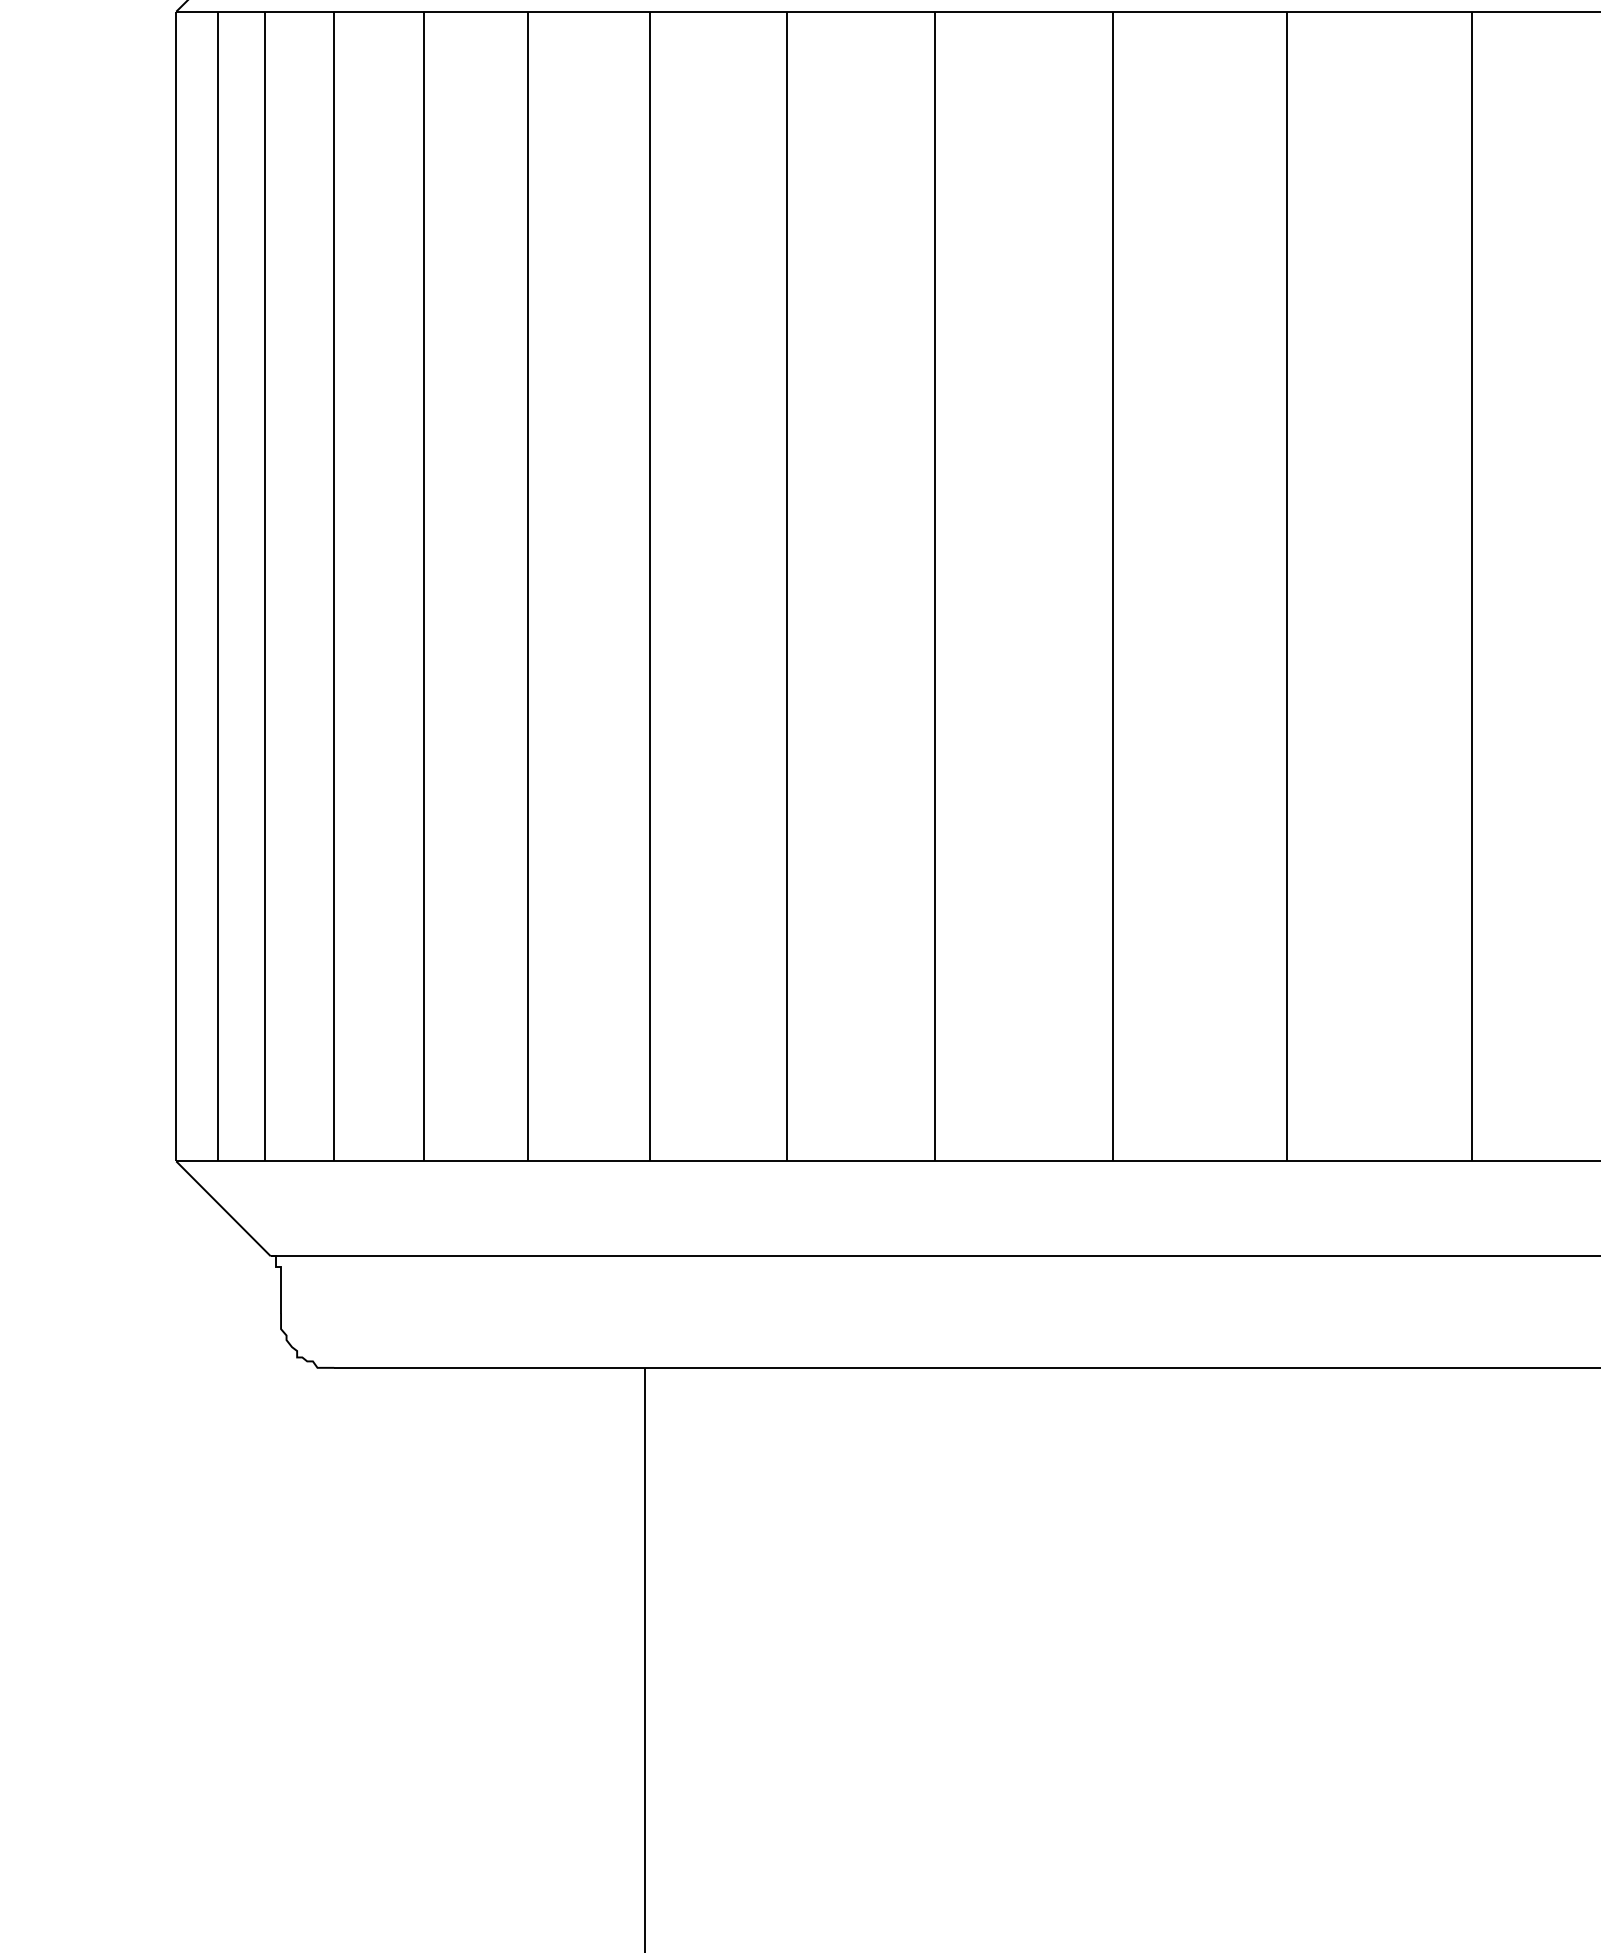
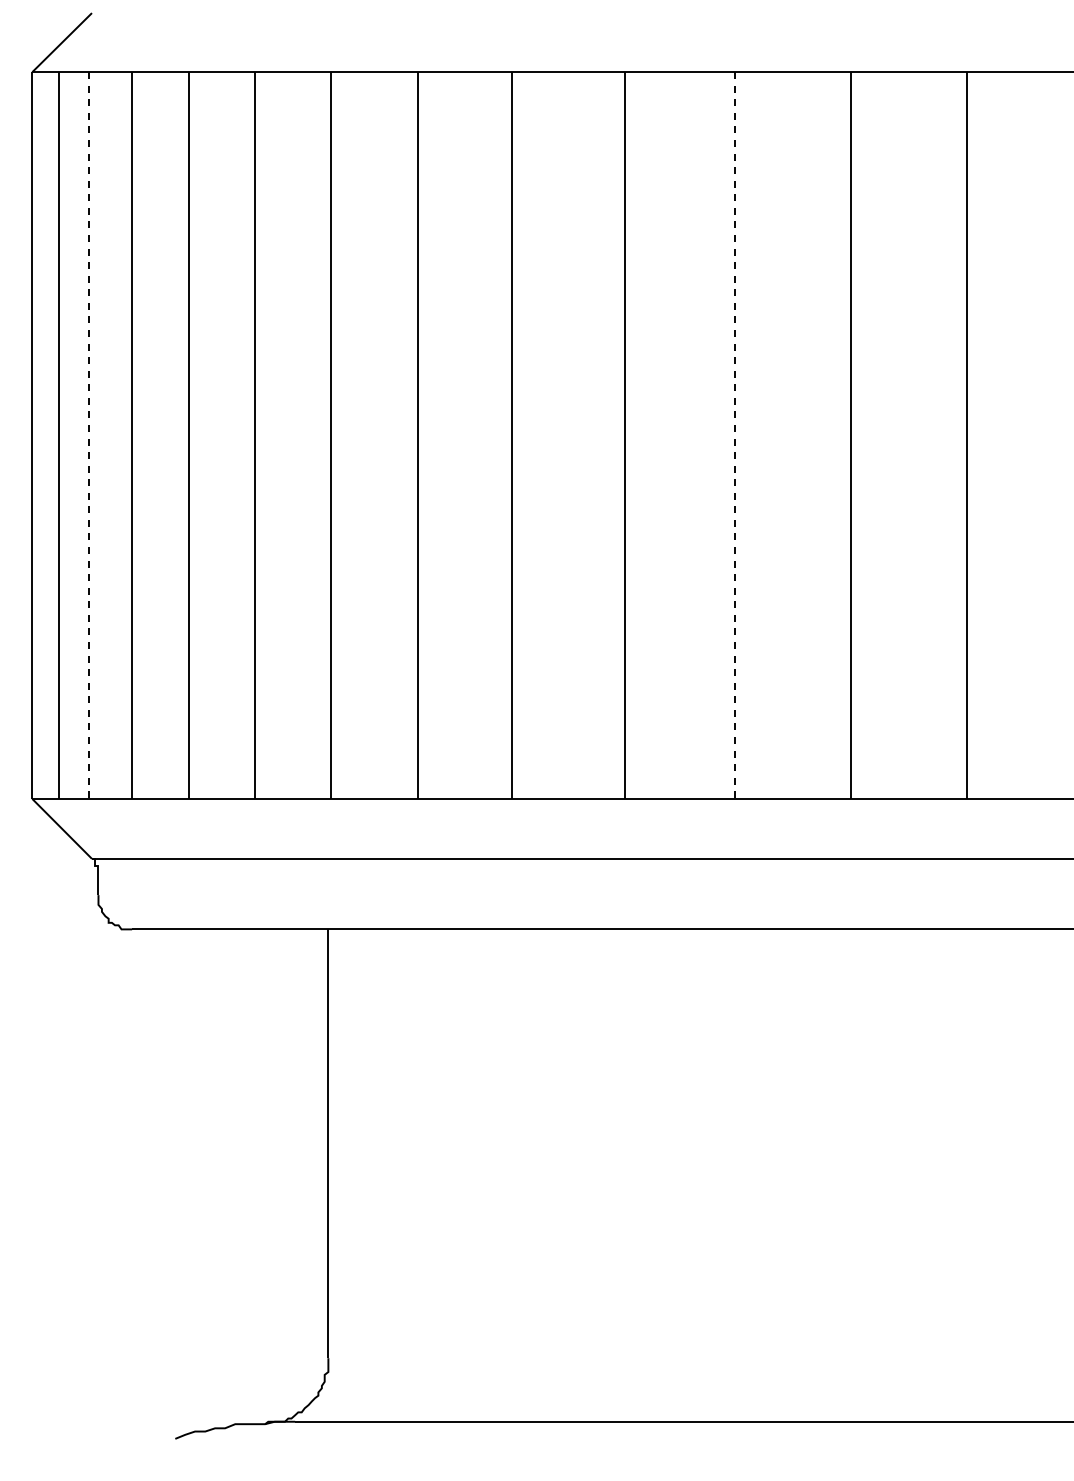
line: (265, 588) -> (88, 436), solid -> dashed
line: (1287, 588) -> (734, 436), solid -> dashed

